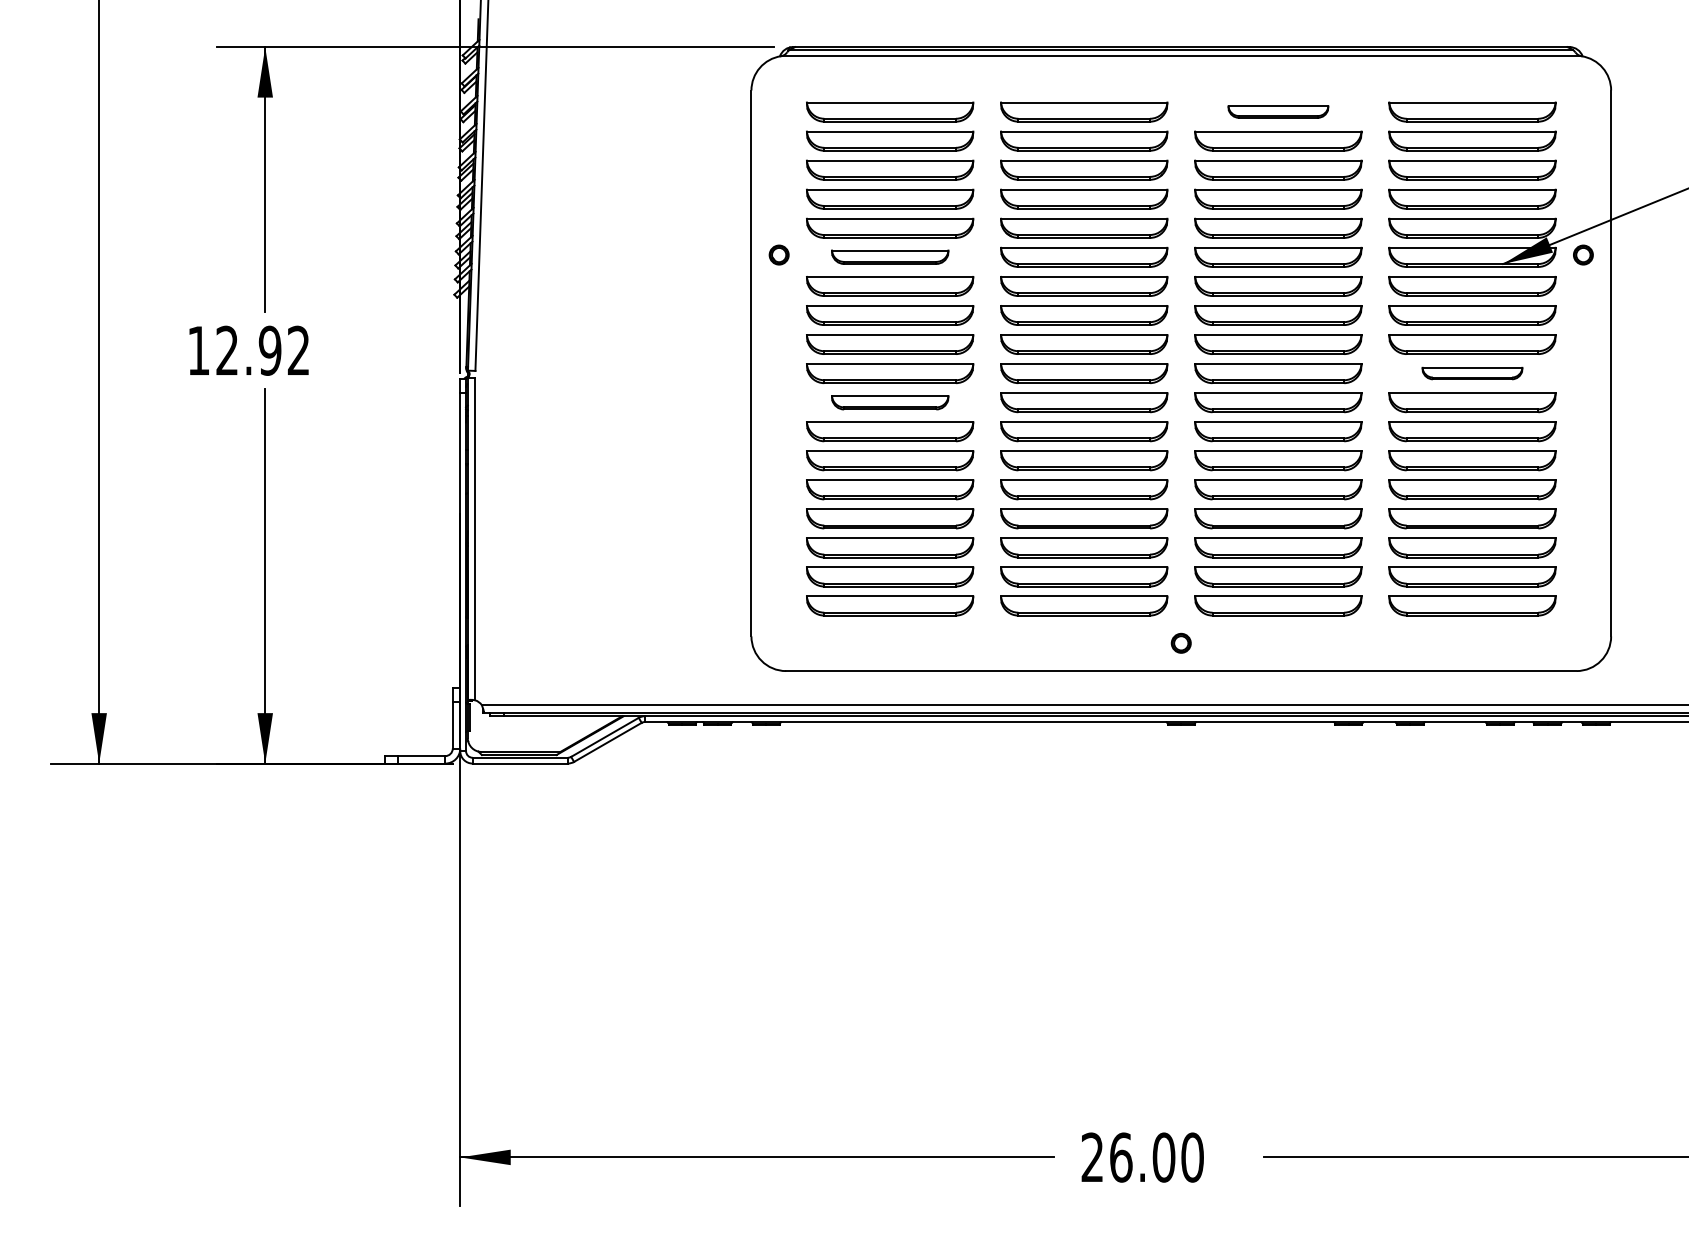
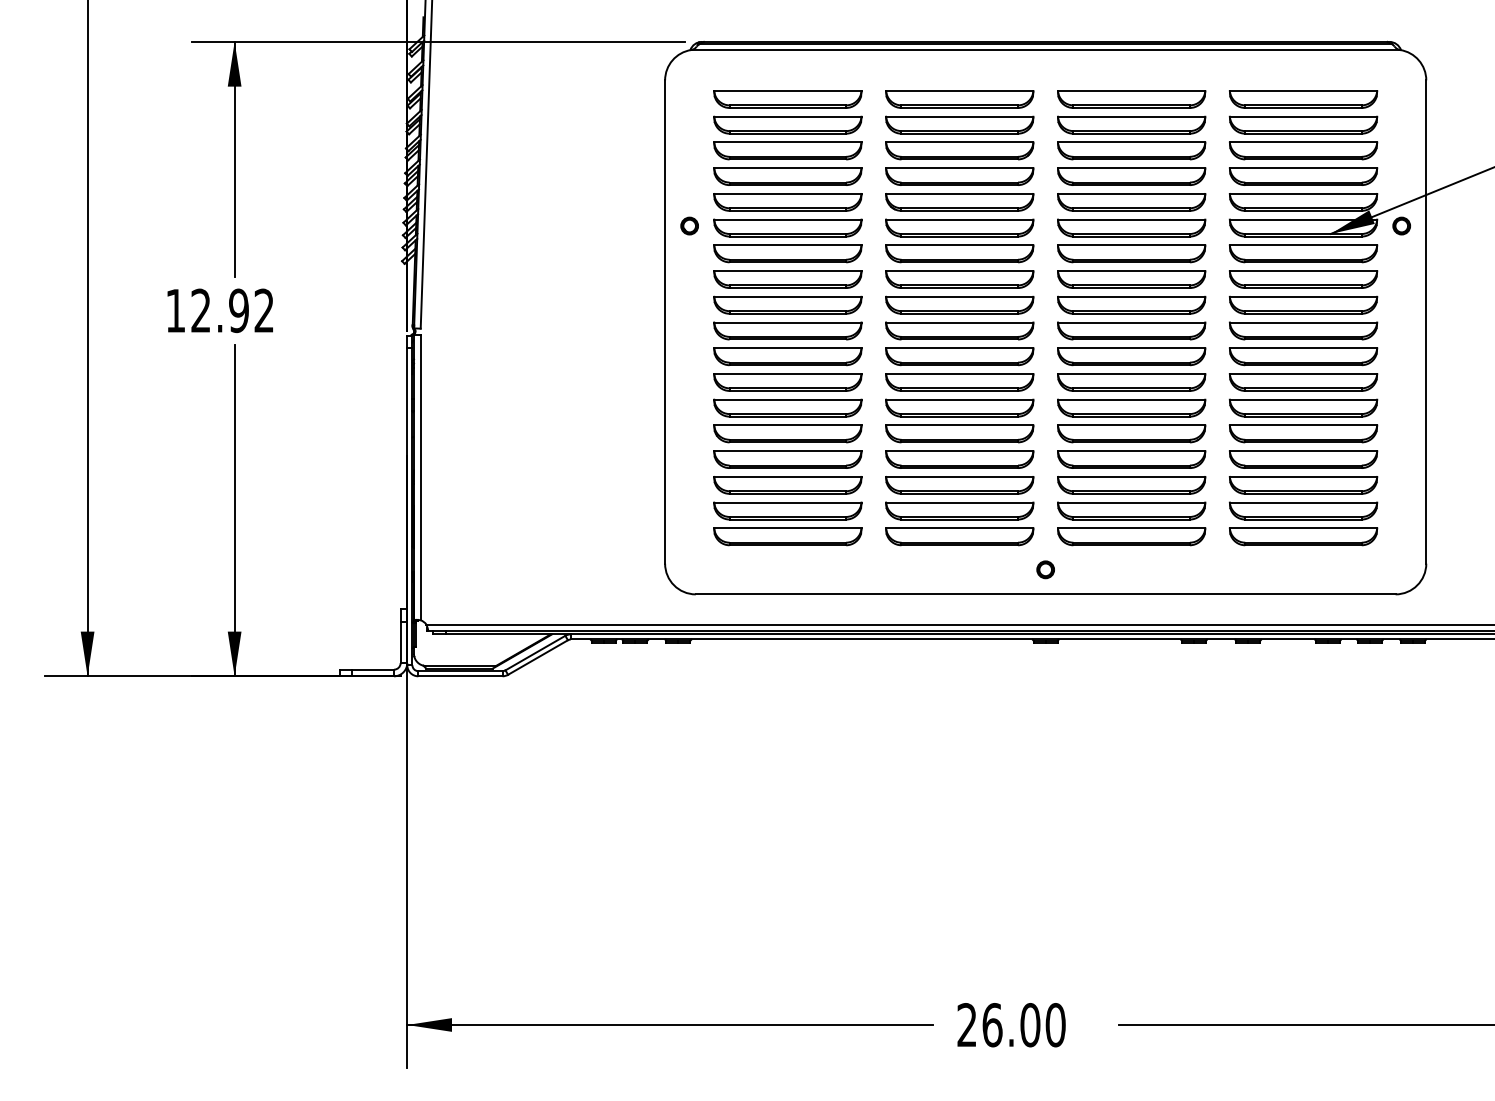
part: (1278, 111) -> (1131, 98), size x1.67
part: (890, 256) -> (788, 227), size x1.43
part: (1472, 373) -> (1303, 330), size x1.67
part: (890, 402) -> (788, 356), size x1.43

